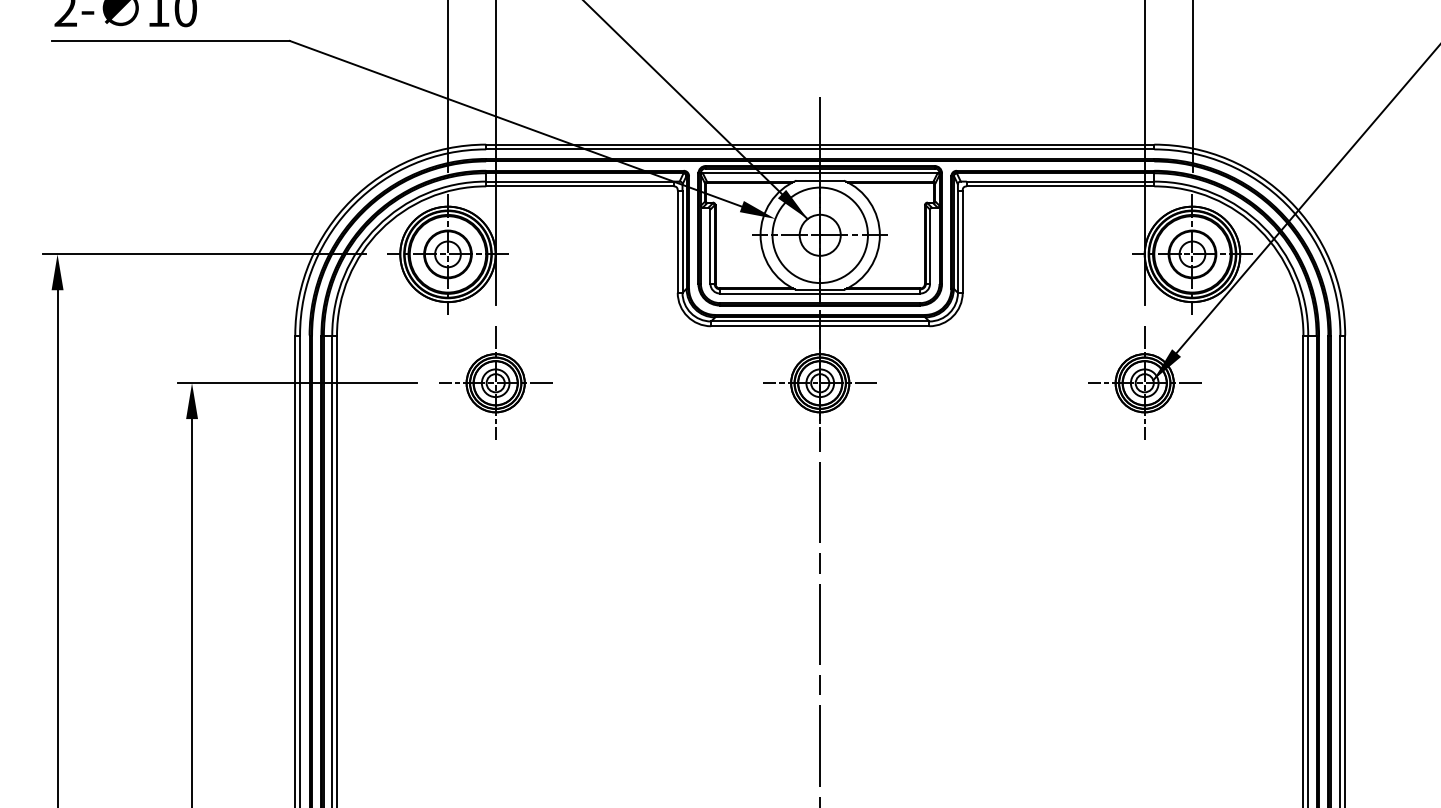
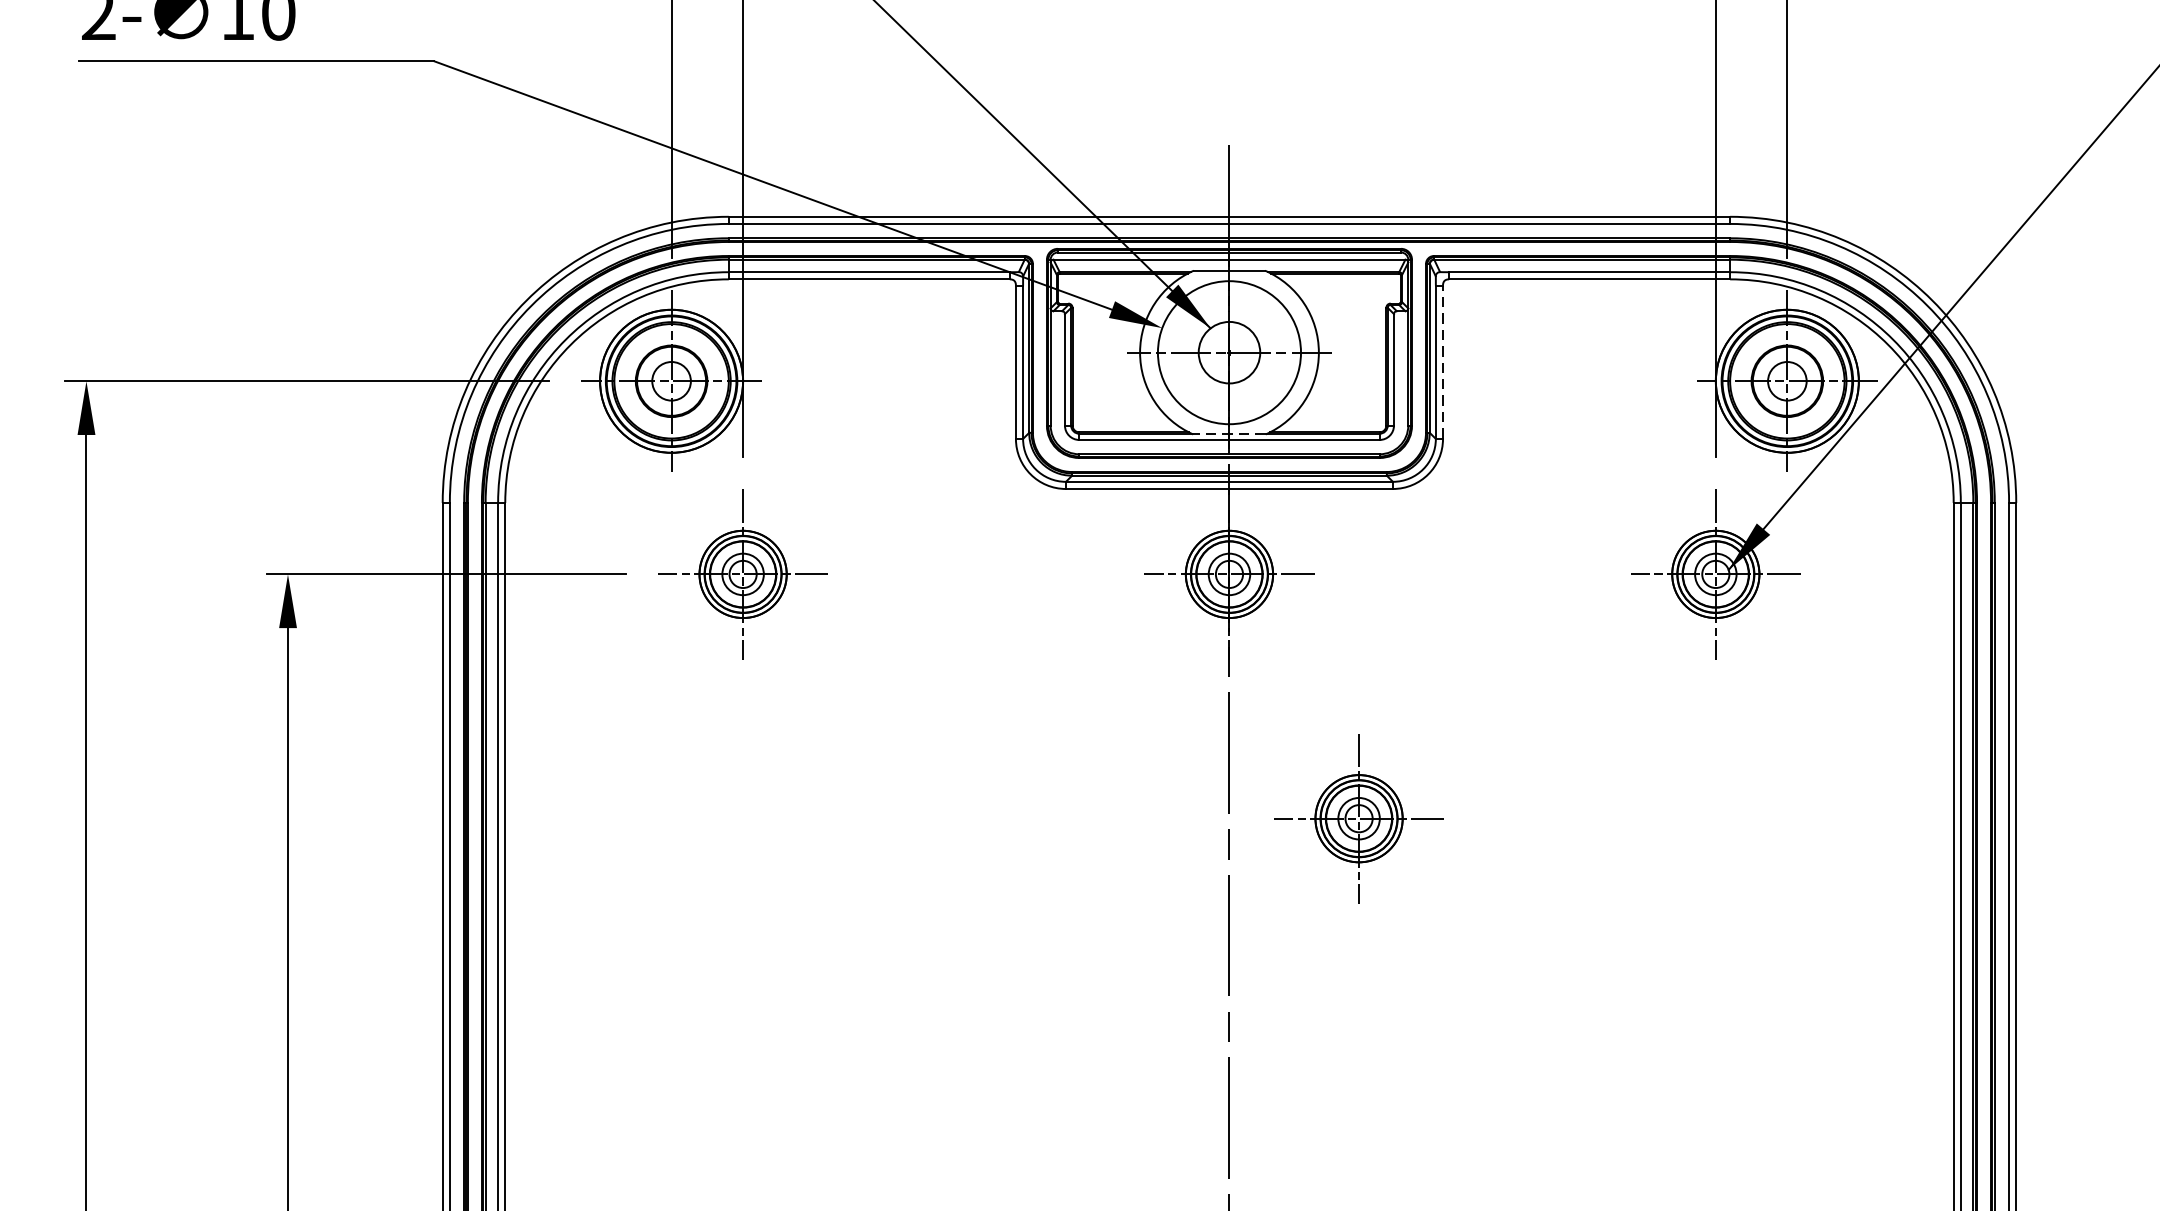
line: (962, 241) -> (1442, 361), solid -> dashed
line: (819, 289) -> (1228, 433), solid -> dashed
part: (906, 545) -> (1358, 817), added

